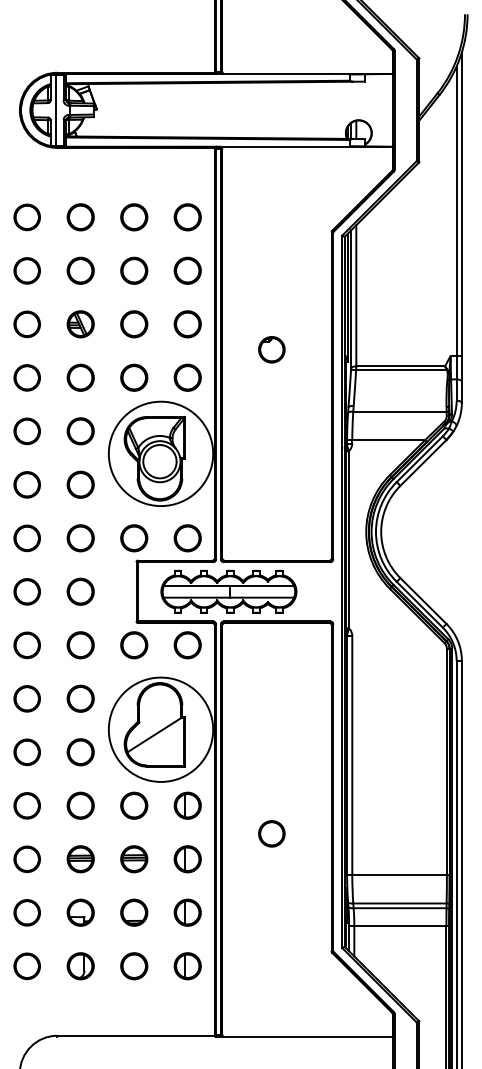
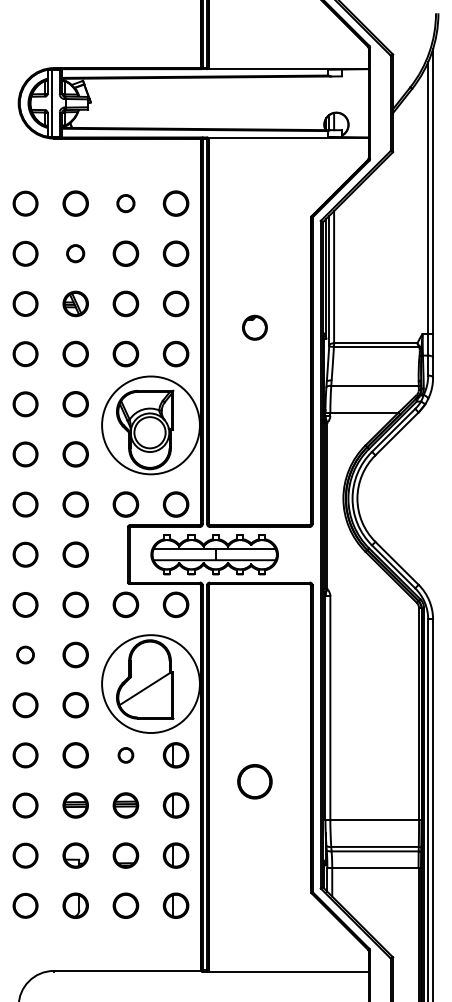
part: (133, 217) -> (125, 203), size x0.7
part: (80, 270) -> (75, 253), size x0.7
circle: (27, 698) -> (25, 654), size x0.7
part: (133, 805) -> (125, 755), size x0.6
circle: (271, 833) -> (254, 781), size x1.4

